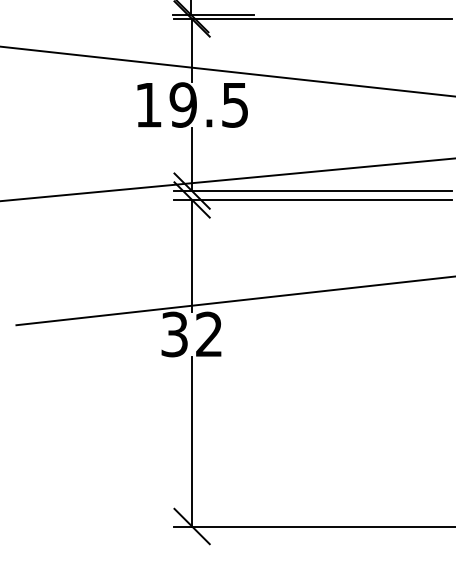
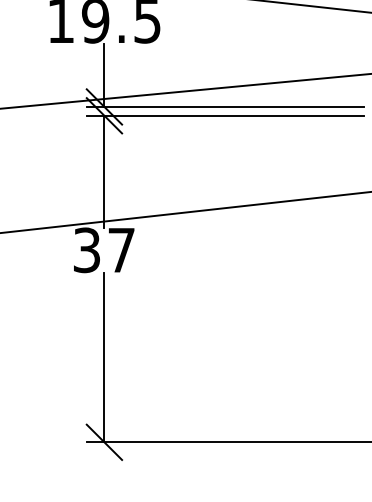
text: (209, 333) -> (121, 249), 32 -> 37

